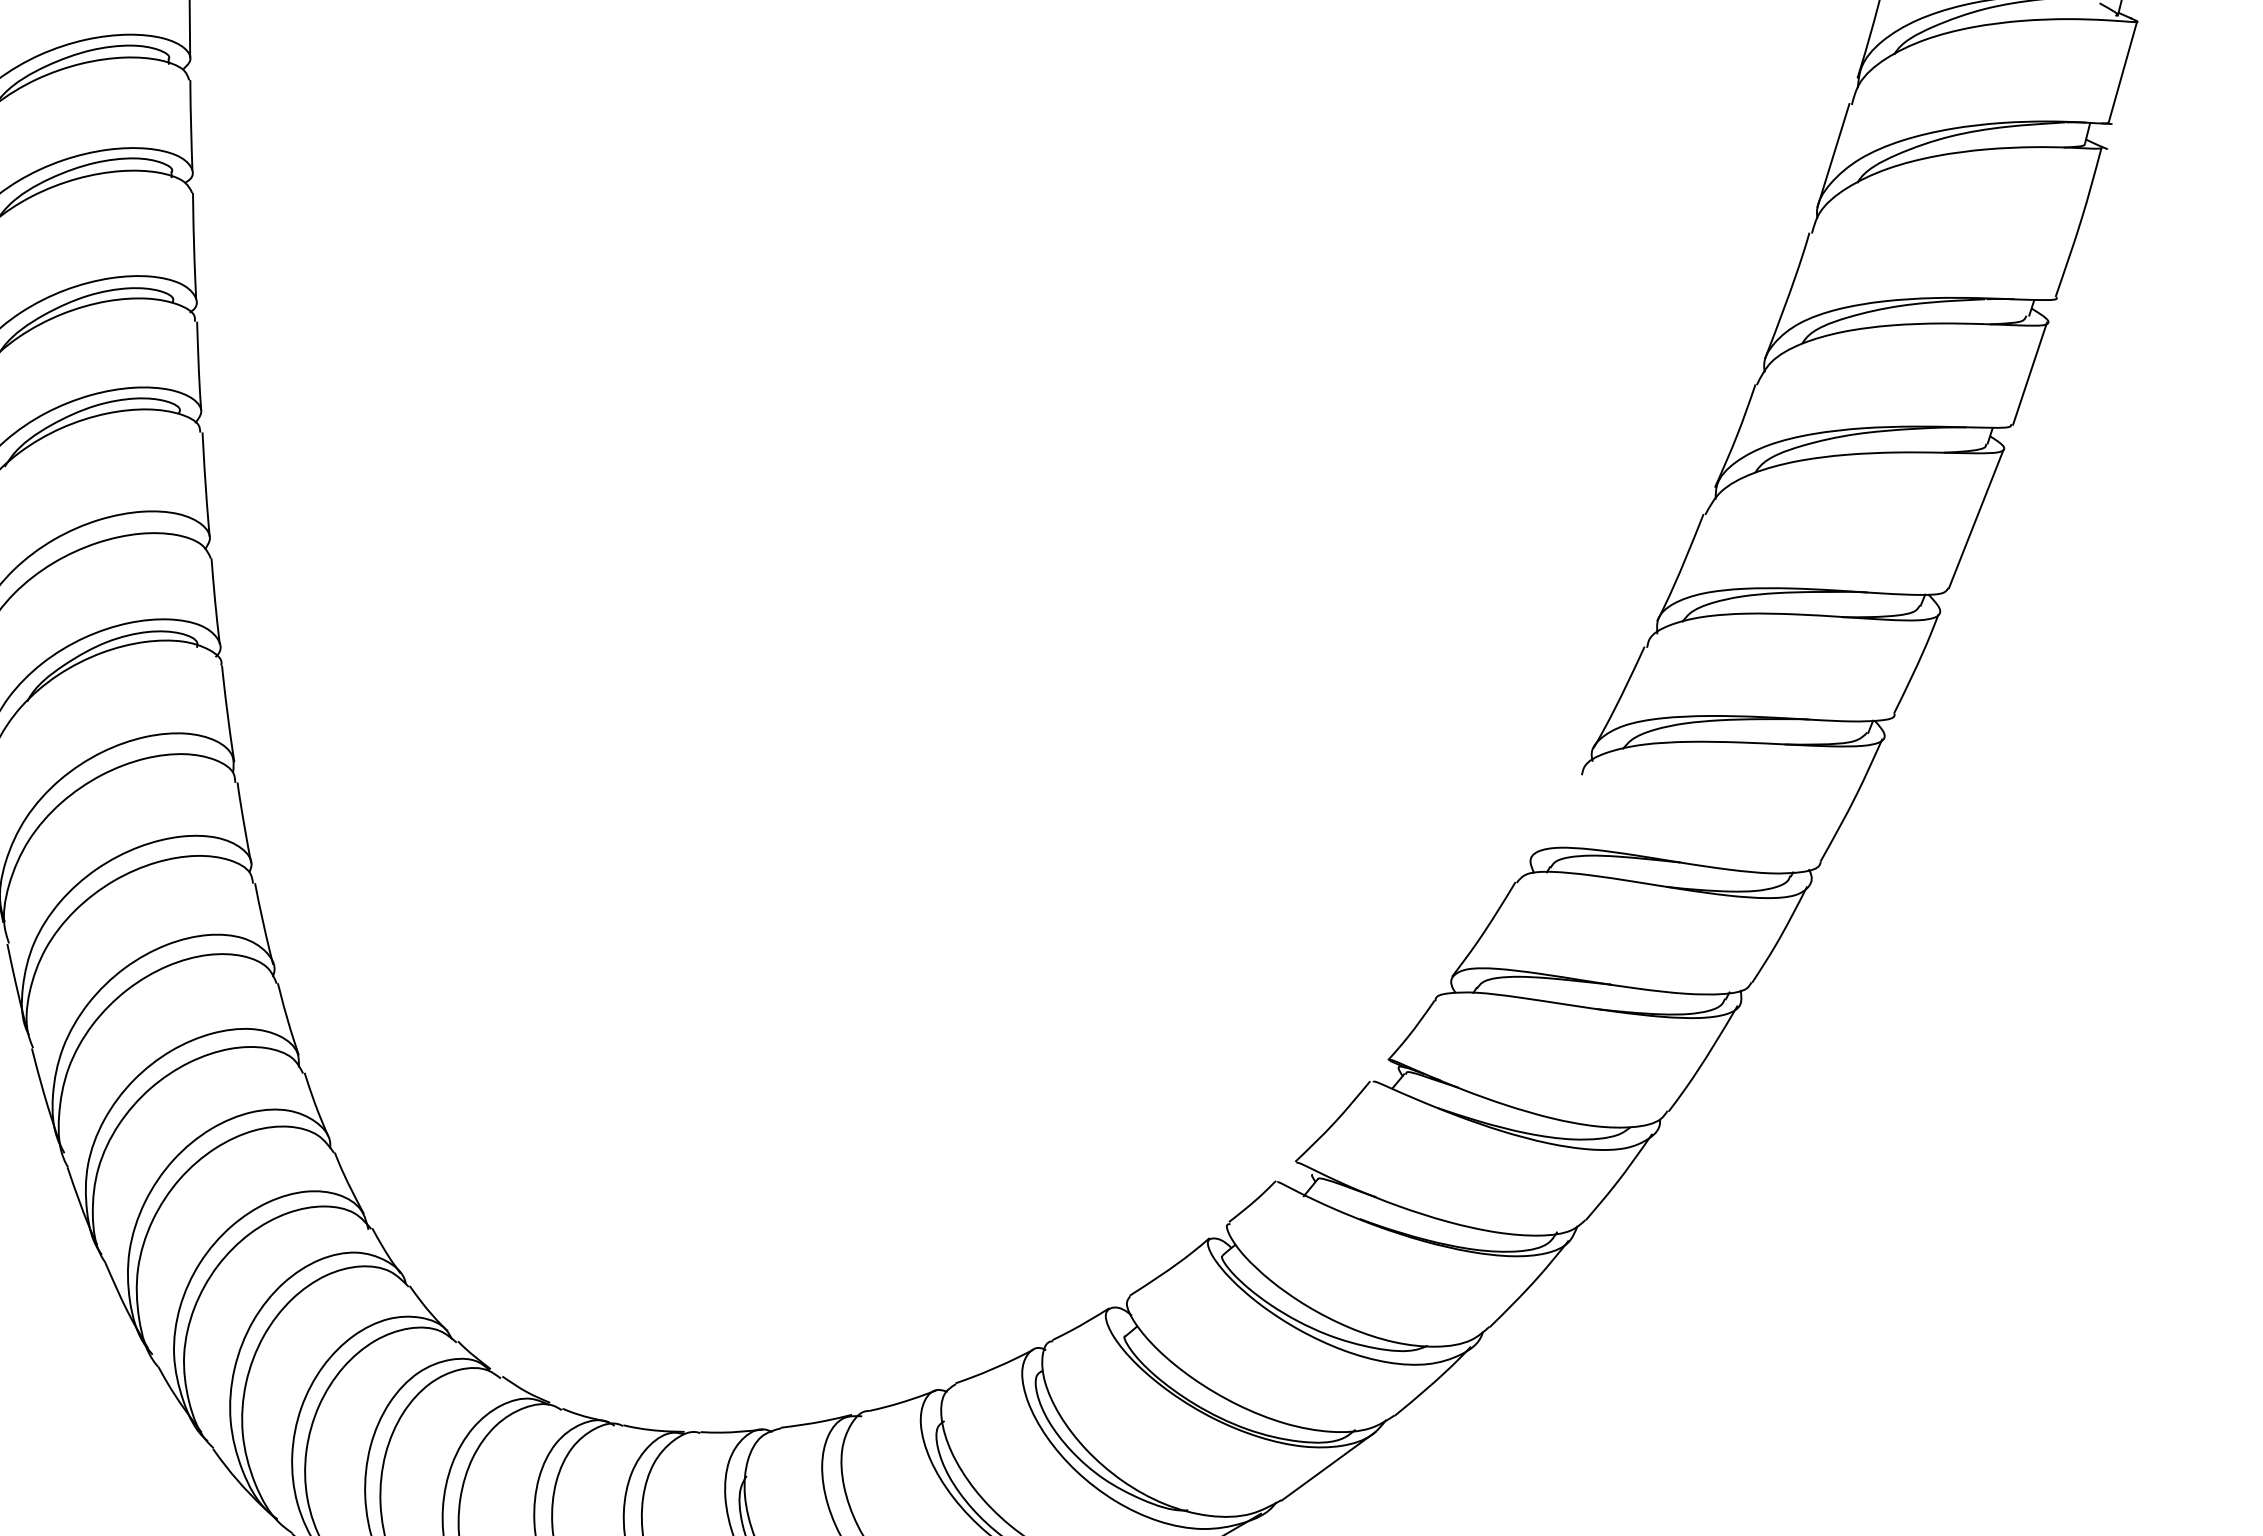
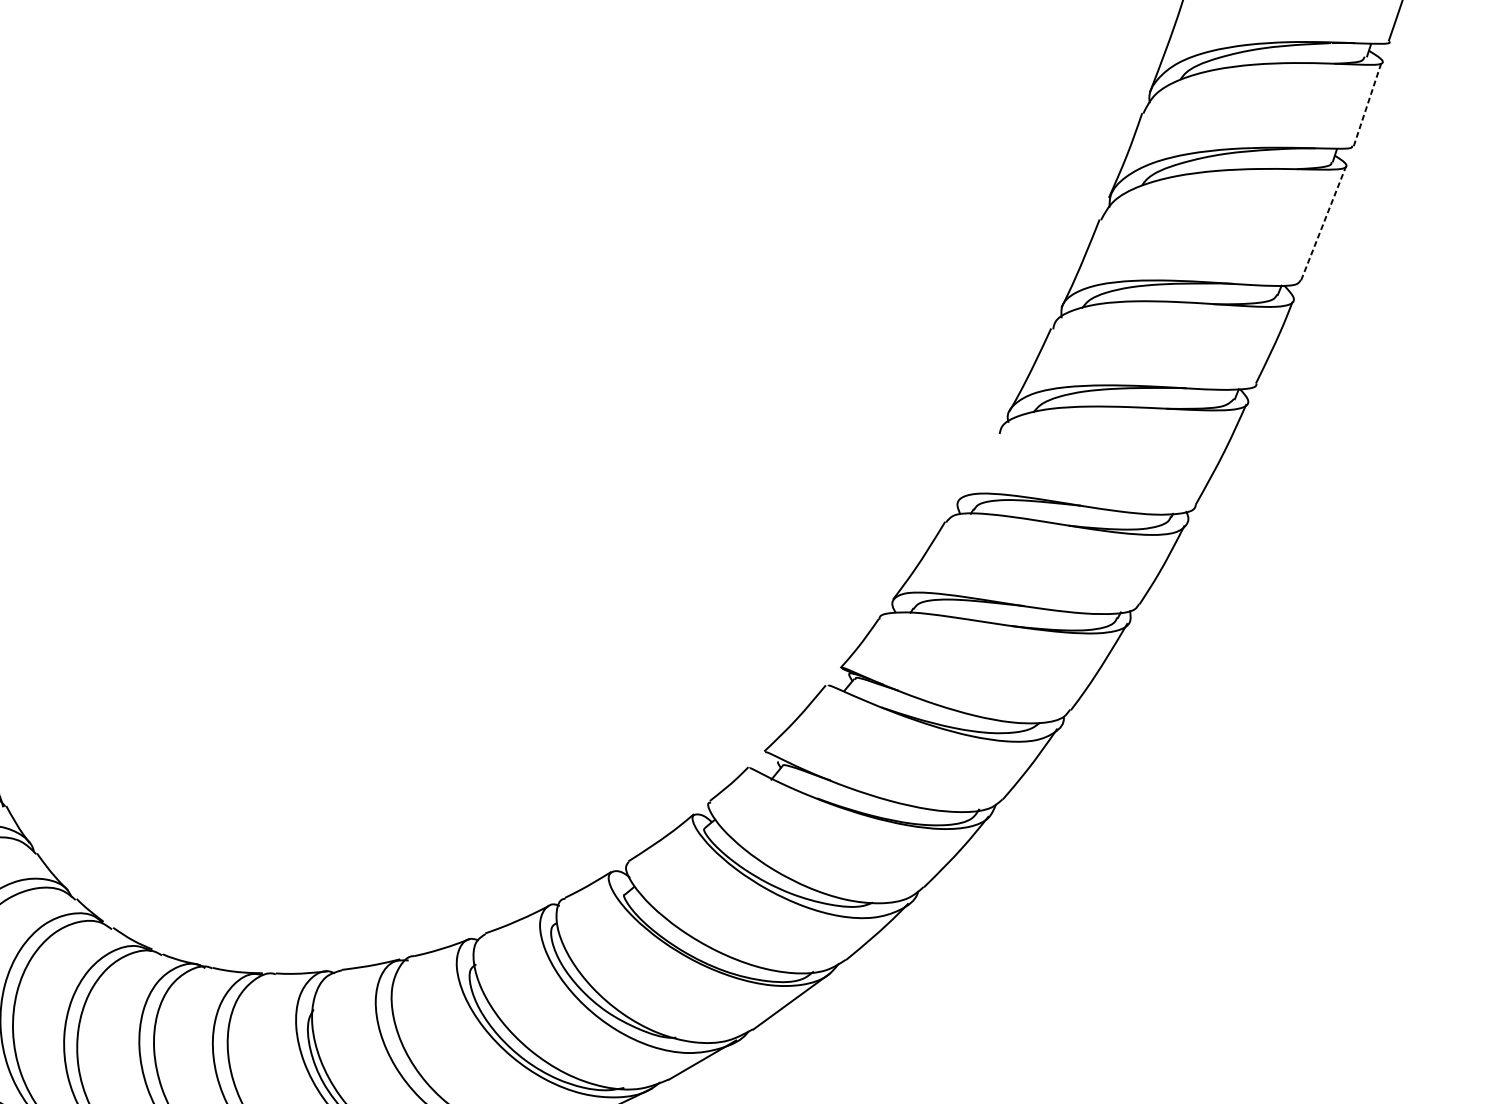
line: (2030, 373) -> (1368, 104), solid -> dashed
line: (1976, 518) -> (1323, 223), solid -> dashed

